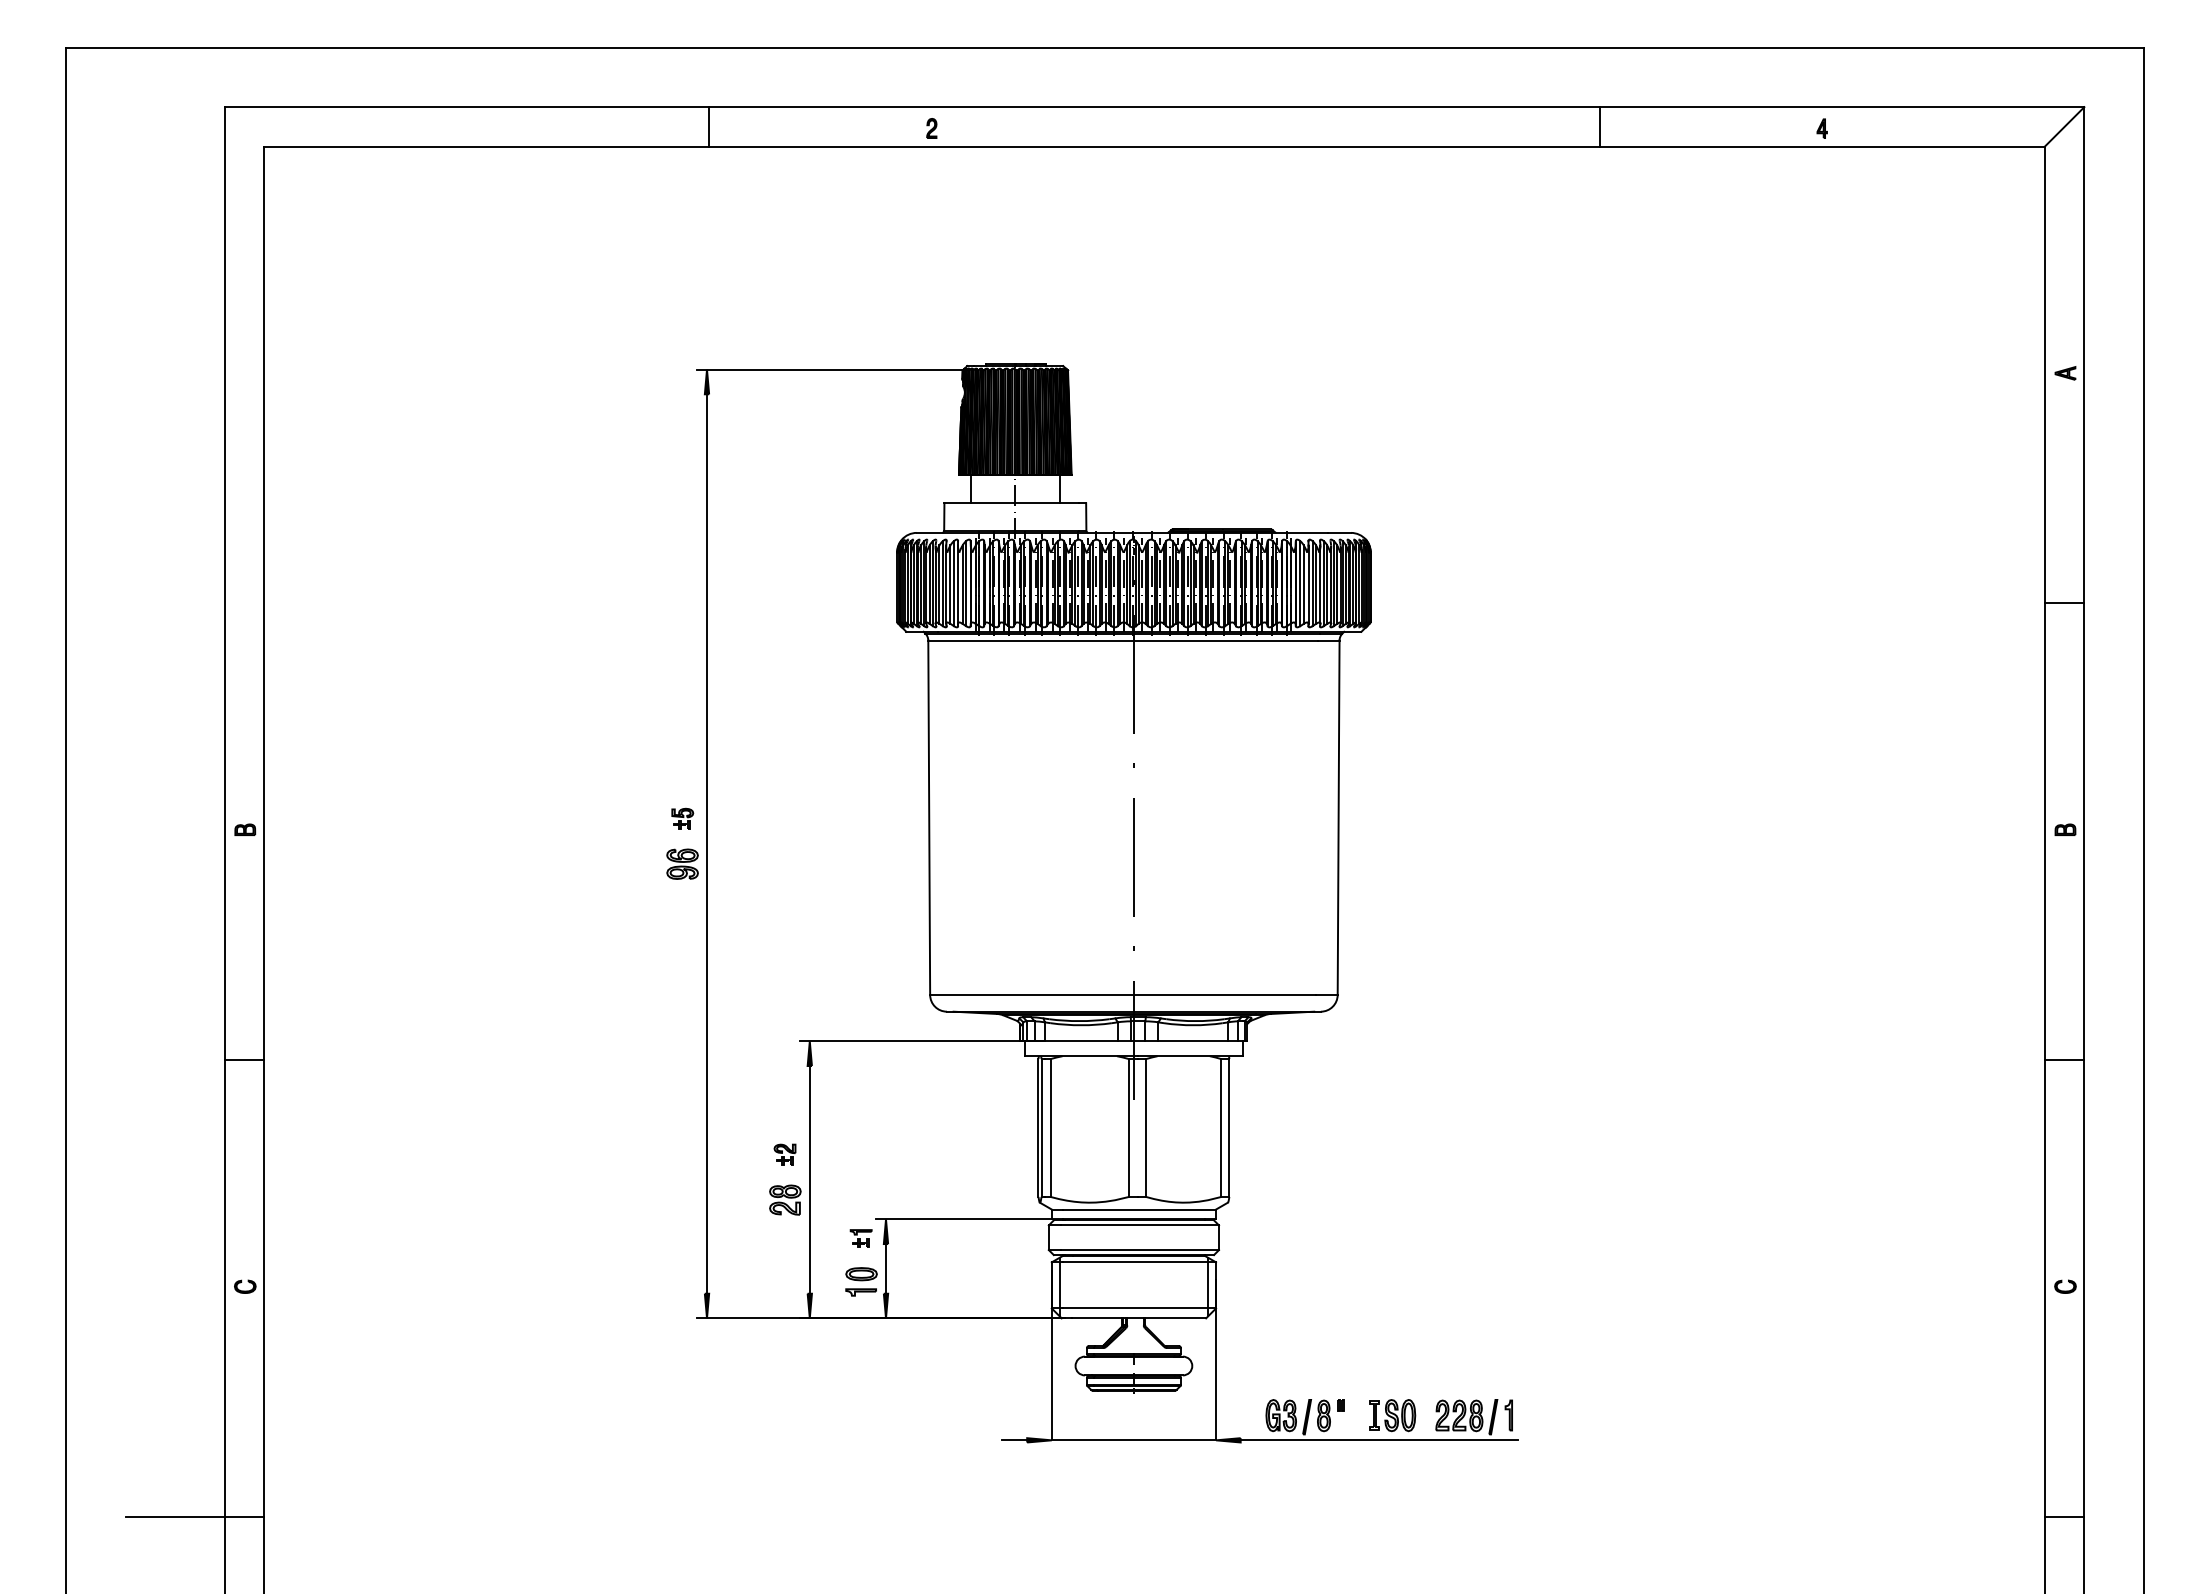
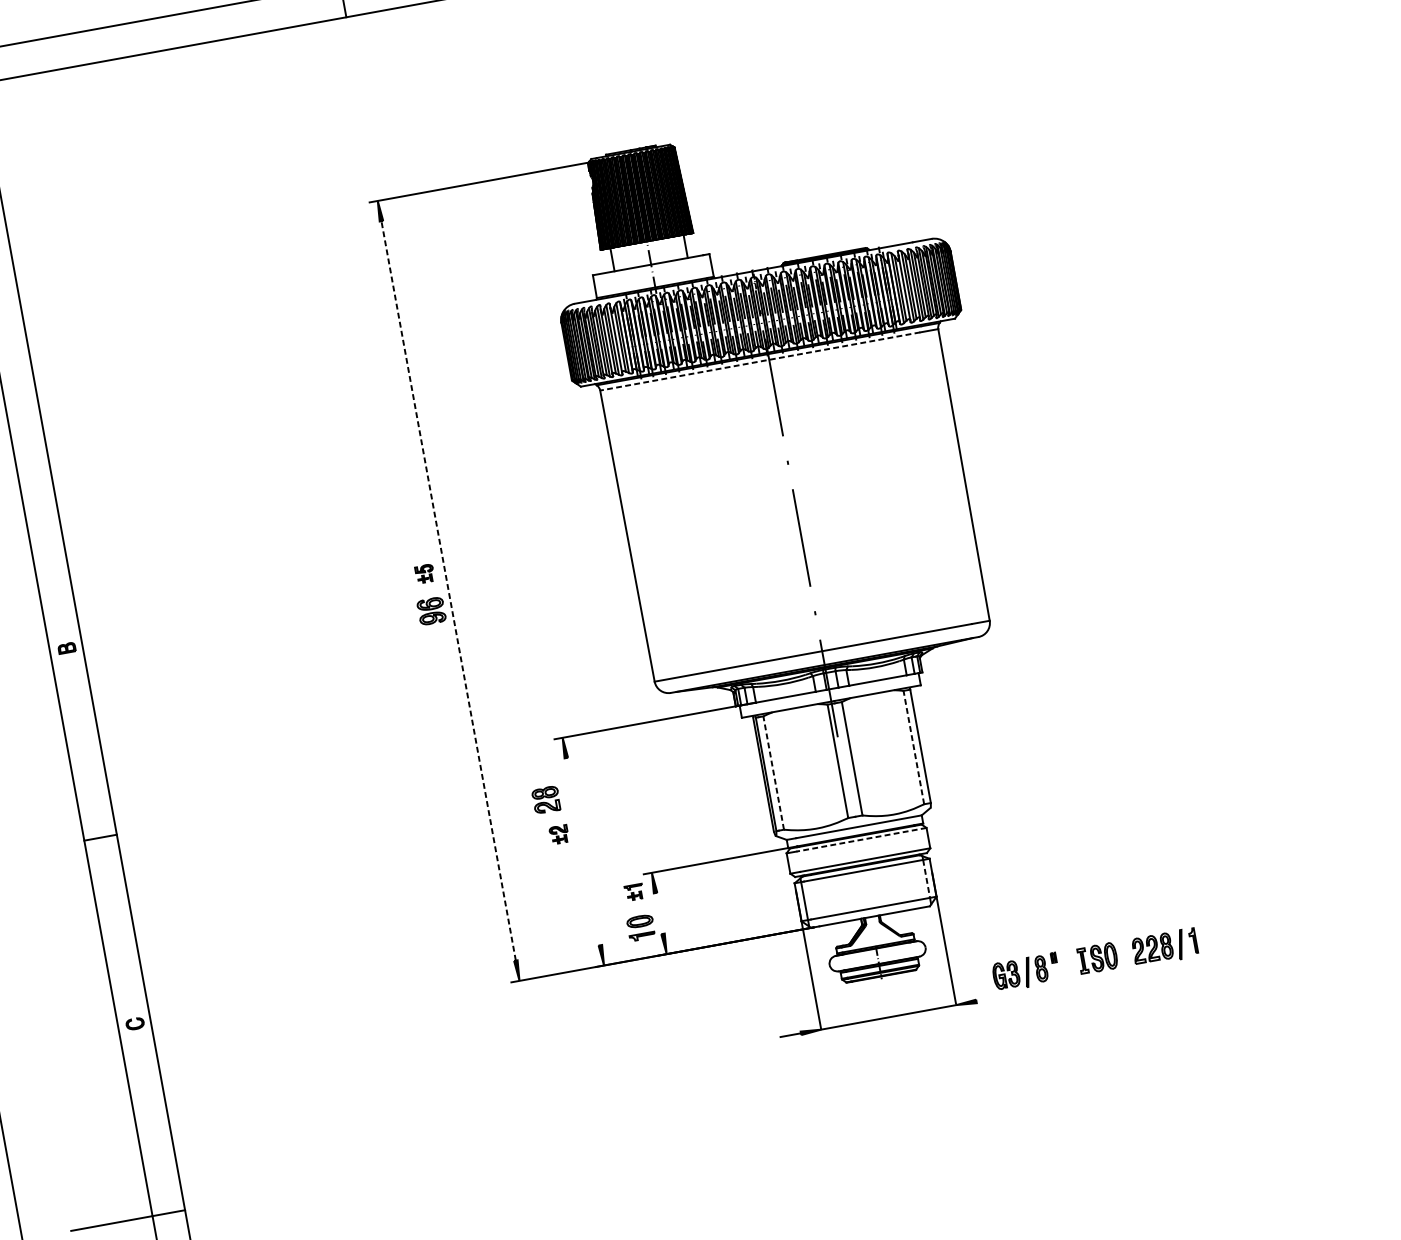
line: (1123, 640) -> (760, 361), solid -> dashed
line: (707, 844) -> (449, 591), solid -> dashed
line: (1050, 1128) -> (773, 773), solid -> dashed
line: (1221, 1128) -> (914, 747), solid -> dashed
line: (809, 1179) -> (583, 851), removed
part: (785, 1199) -> (546, 799), moved
line: (1139, 1225) -> (861, 839), solid -> dashed
line: (886, 1268) -> (659, 913), removed
line: (1208, 1285) -> (926, 878), solid -> dashed
line: (1378, 1440) -> (1089, 980), removed

